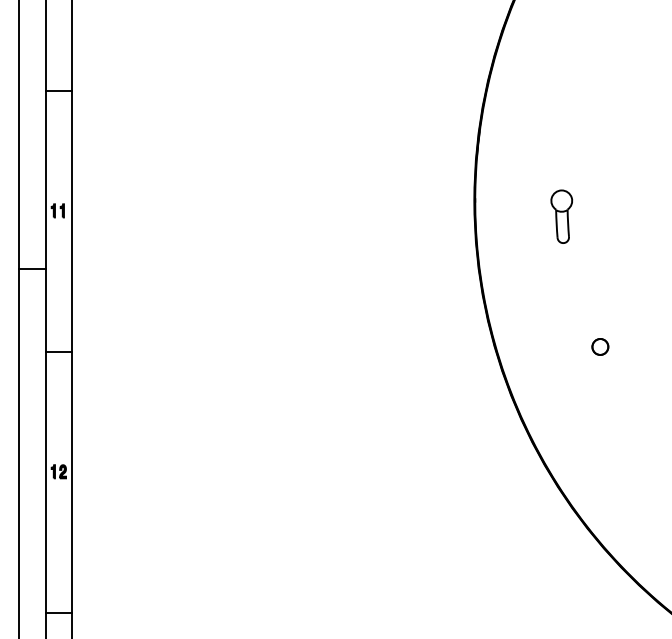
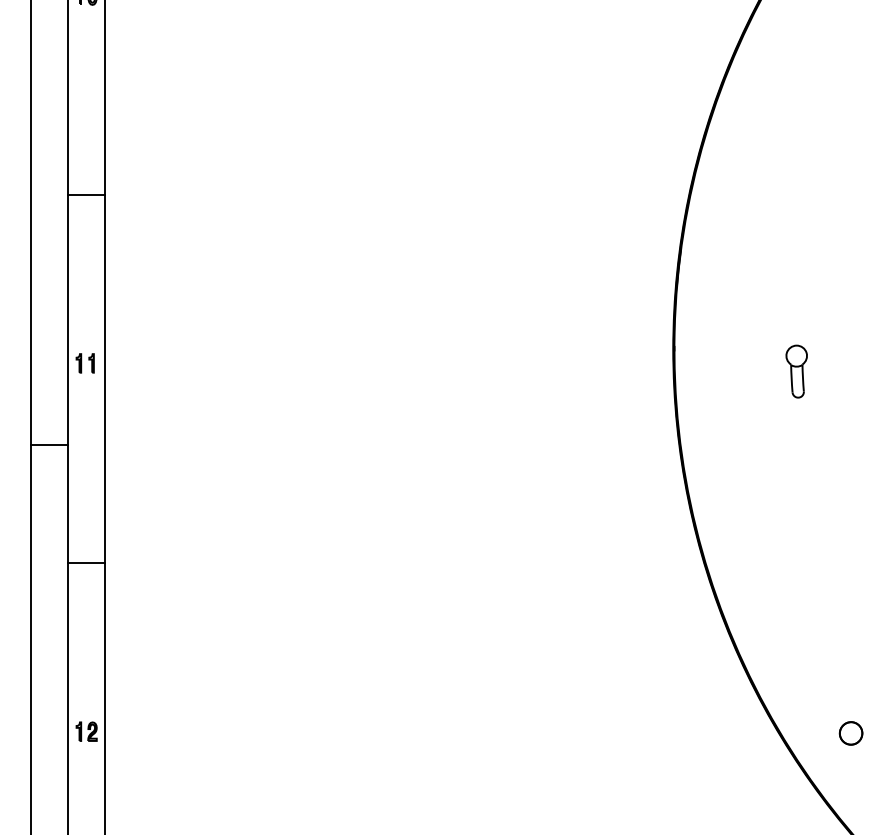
part: (561, 216) -> (796, 371), size x0.7
part: (600, 346) -> (851, 732), moved

